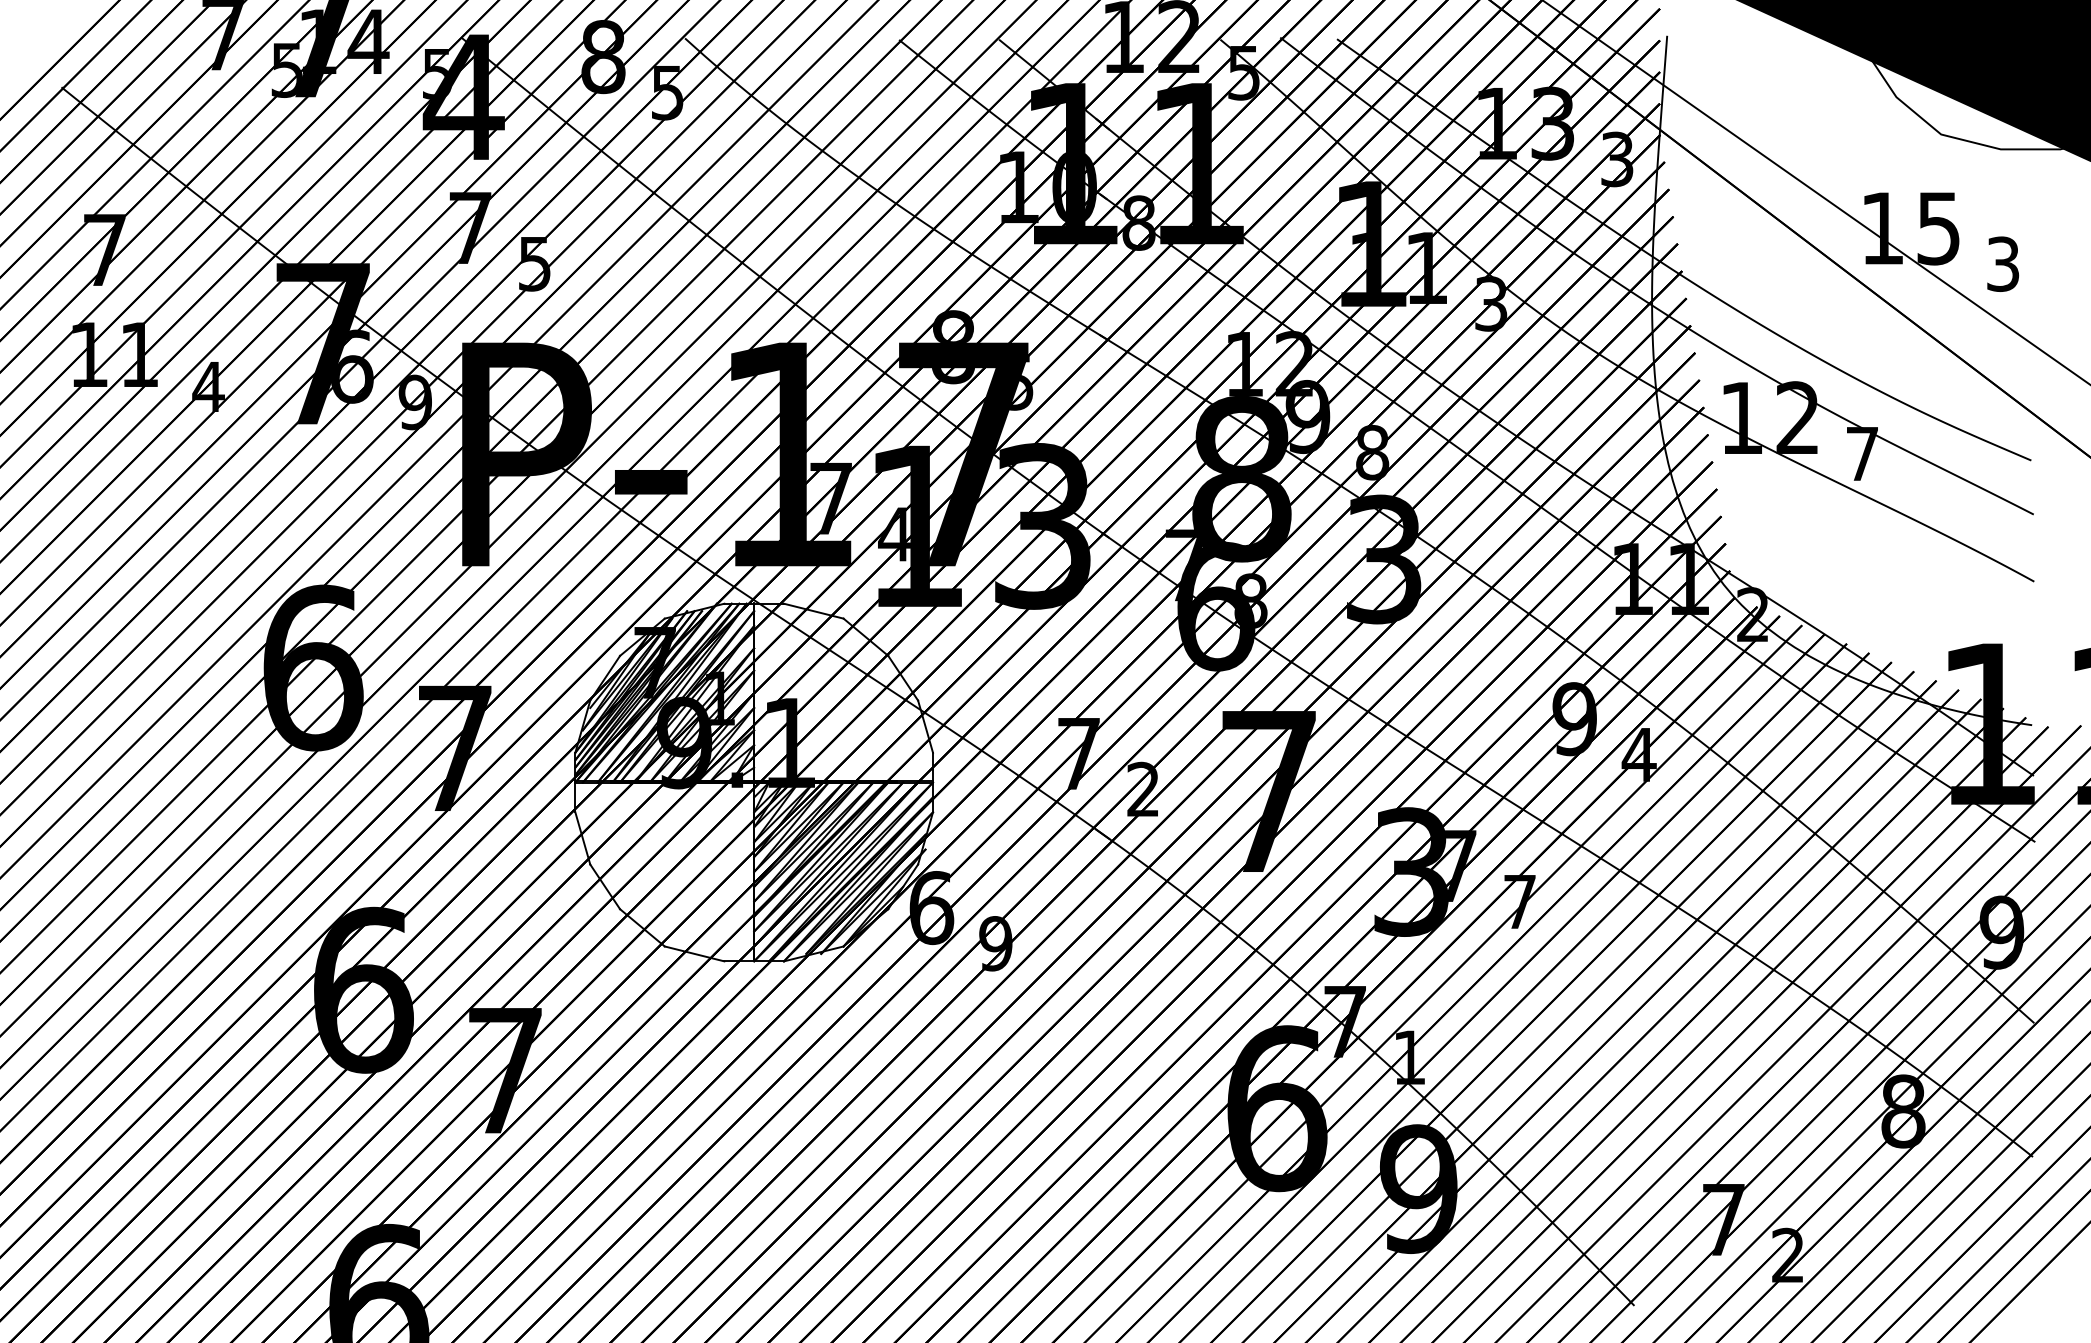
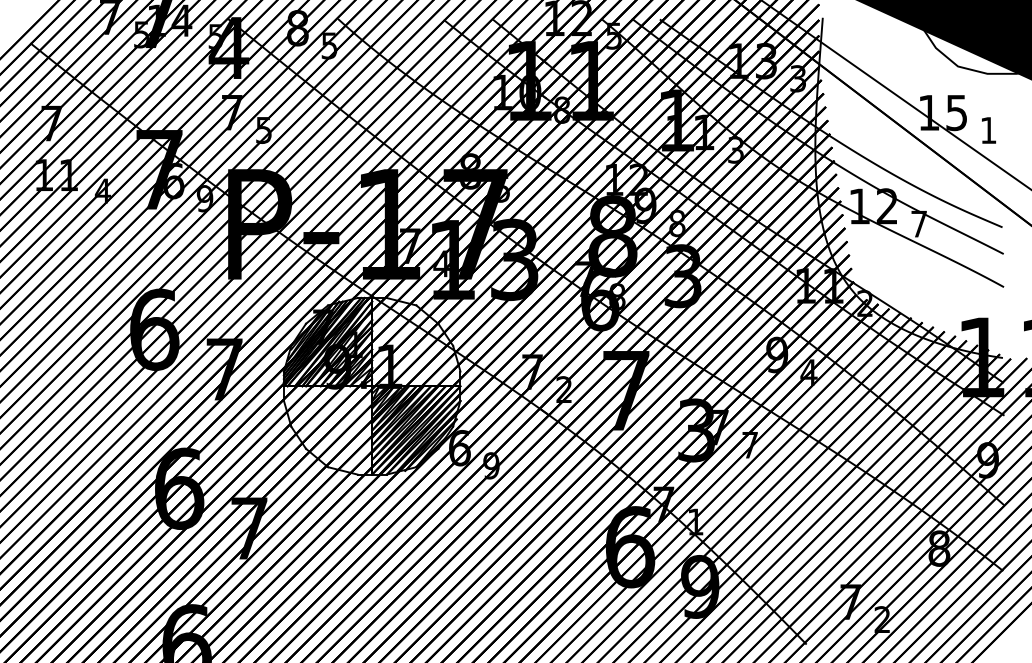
text: (2002, 264) -> (988, 130), 3 -> 1

